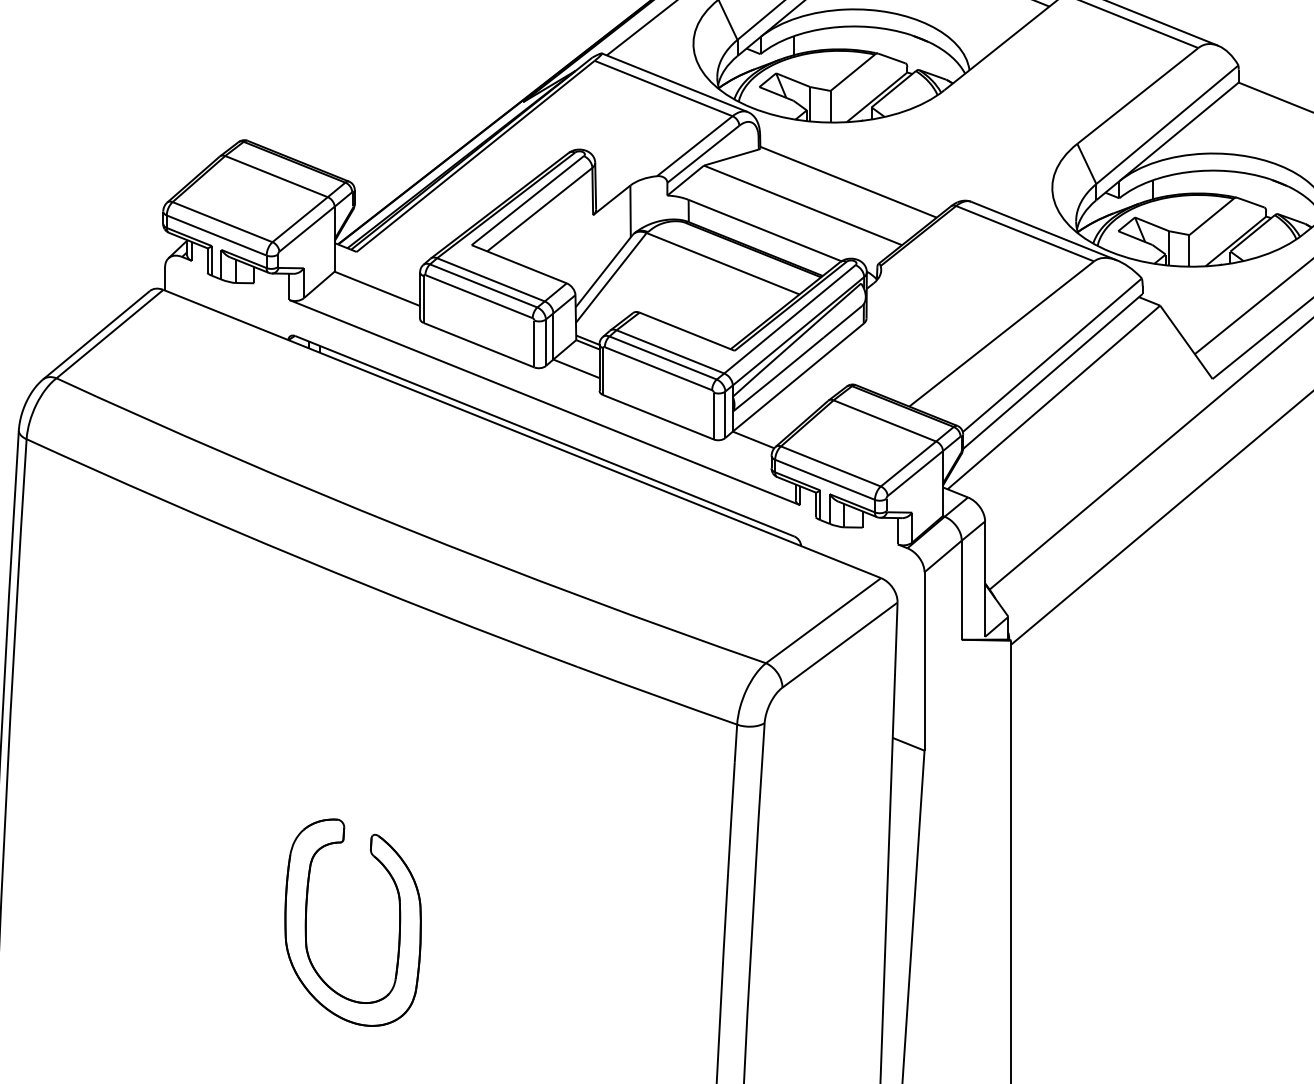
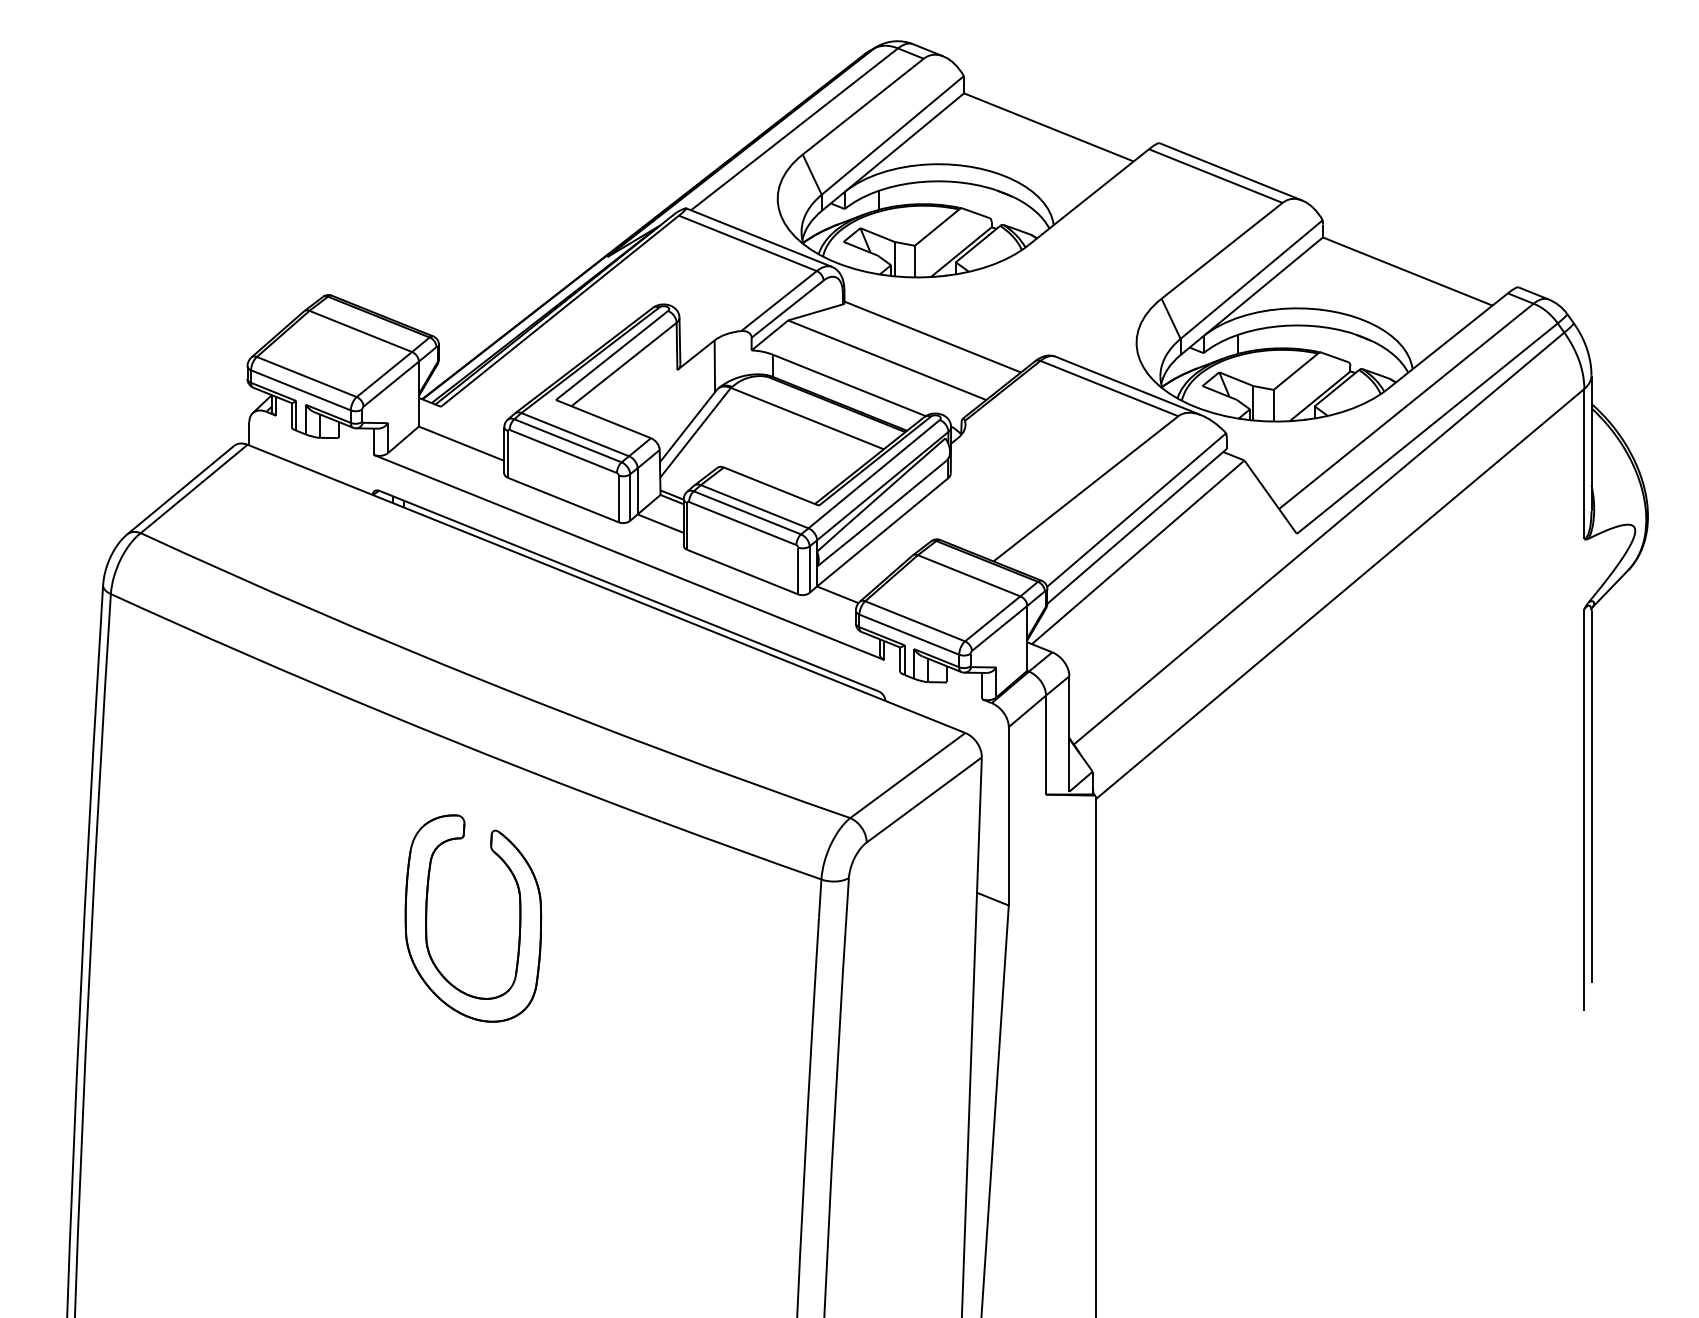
part: (307, 922) -> (427, 918), moved

